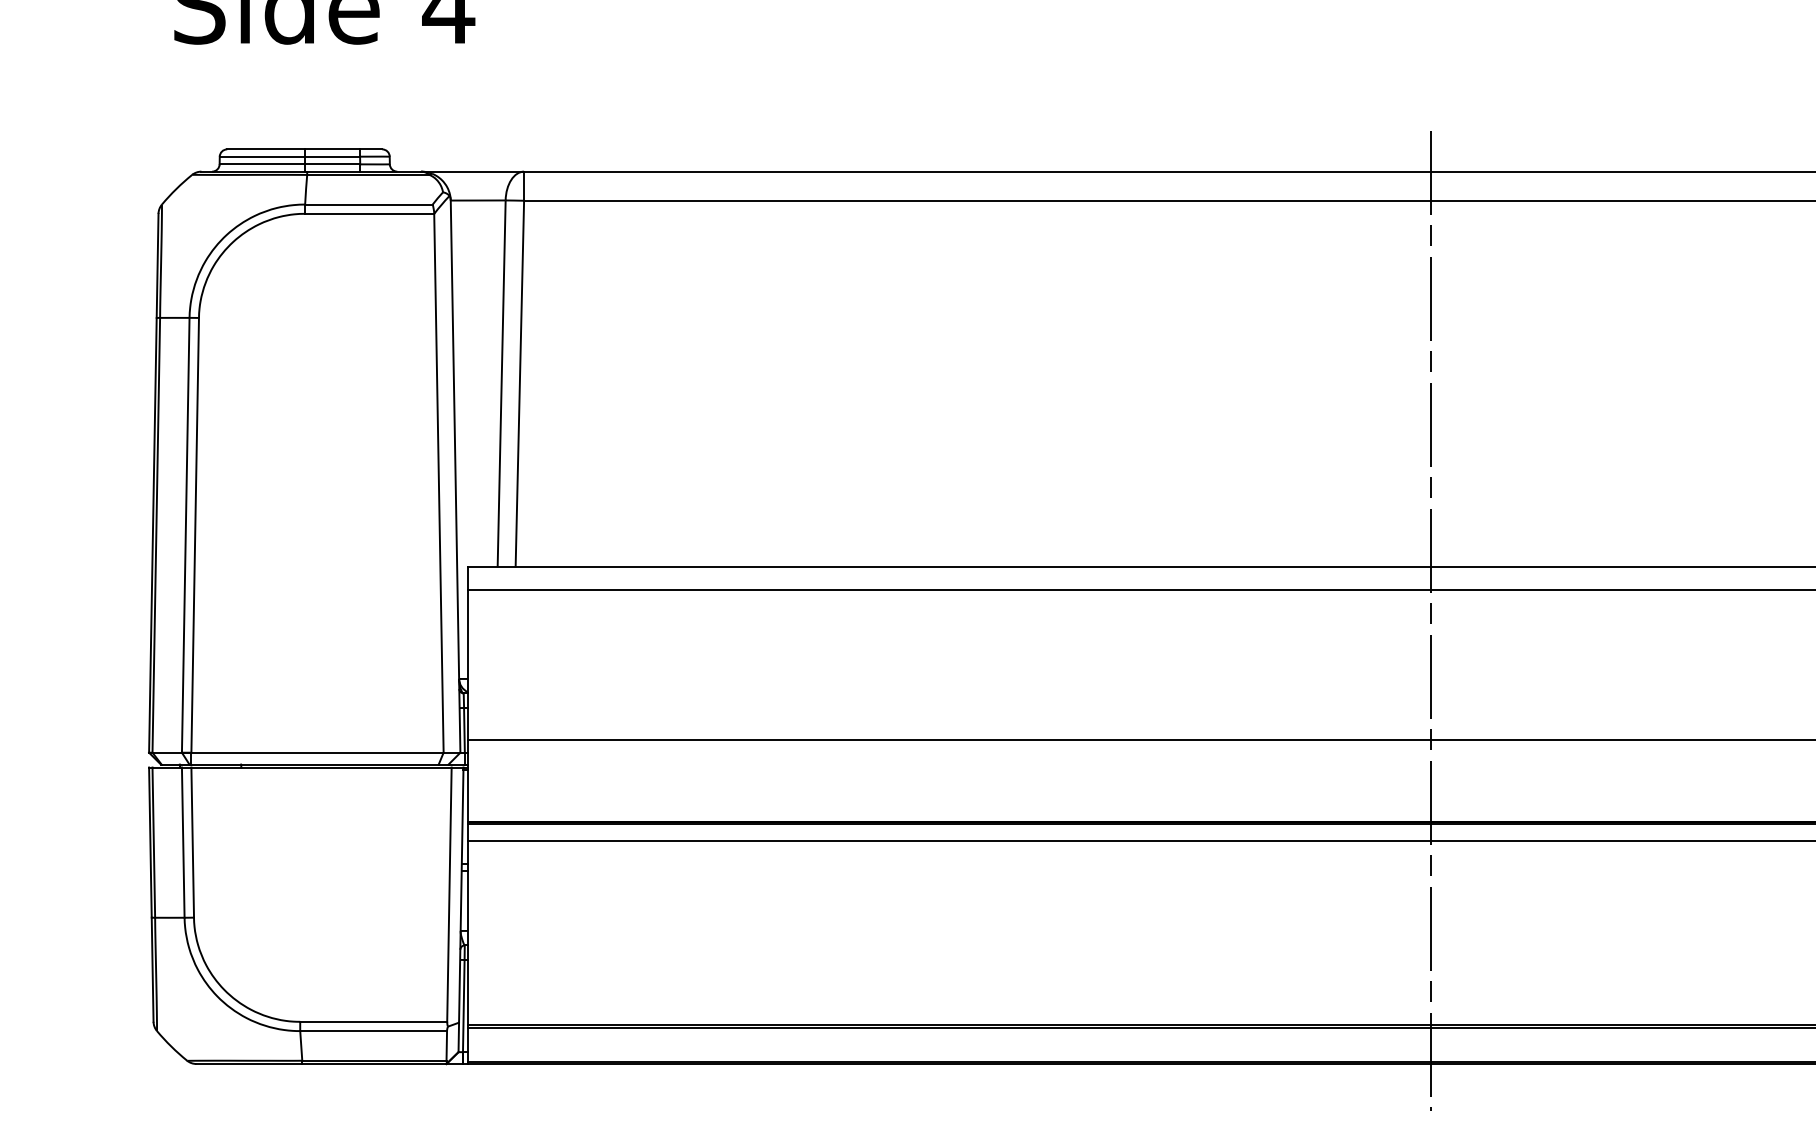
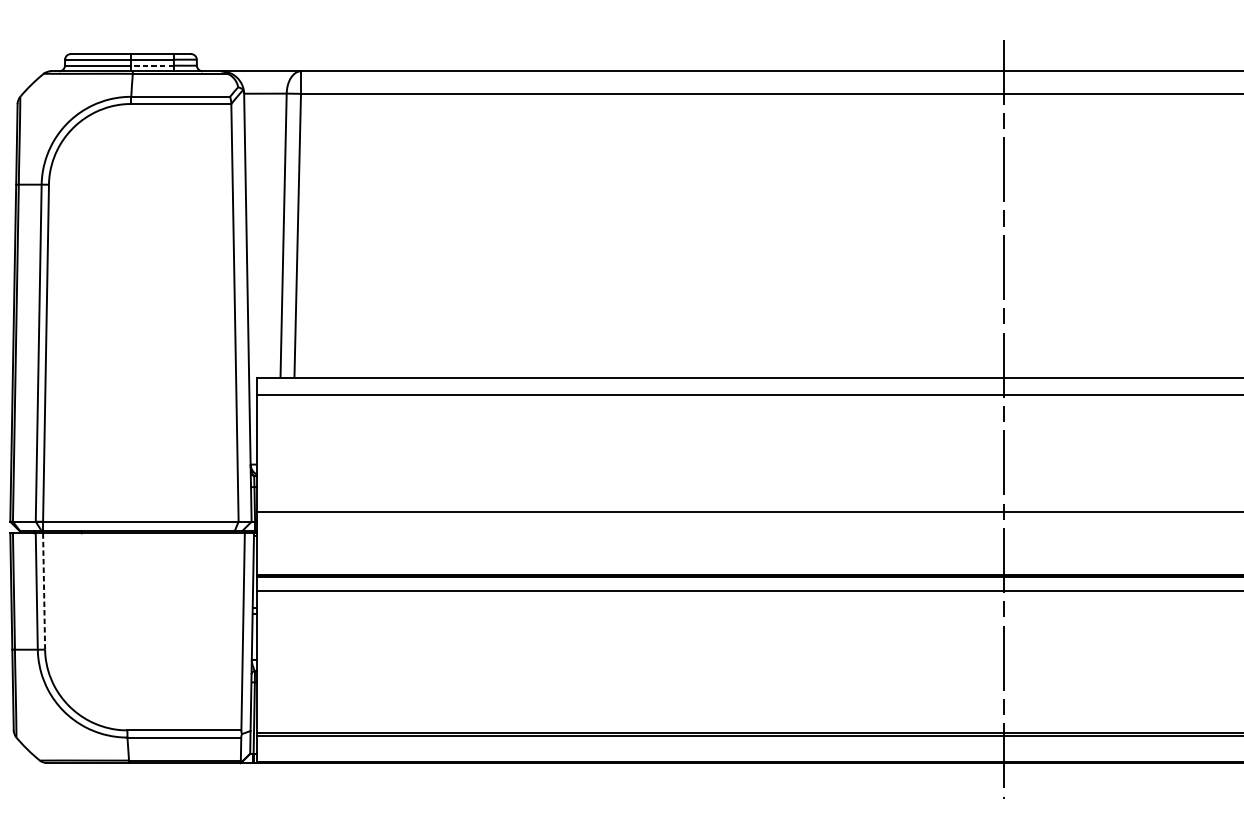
line: (332, 164) -> (152, 65), solid -> dashed
line: (192, 842) -> (43, 591), solid -> dashed

